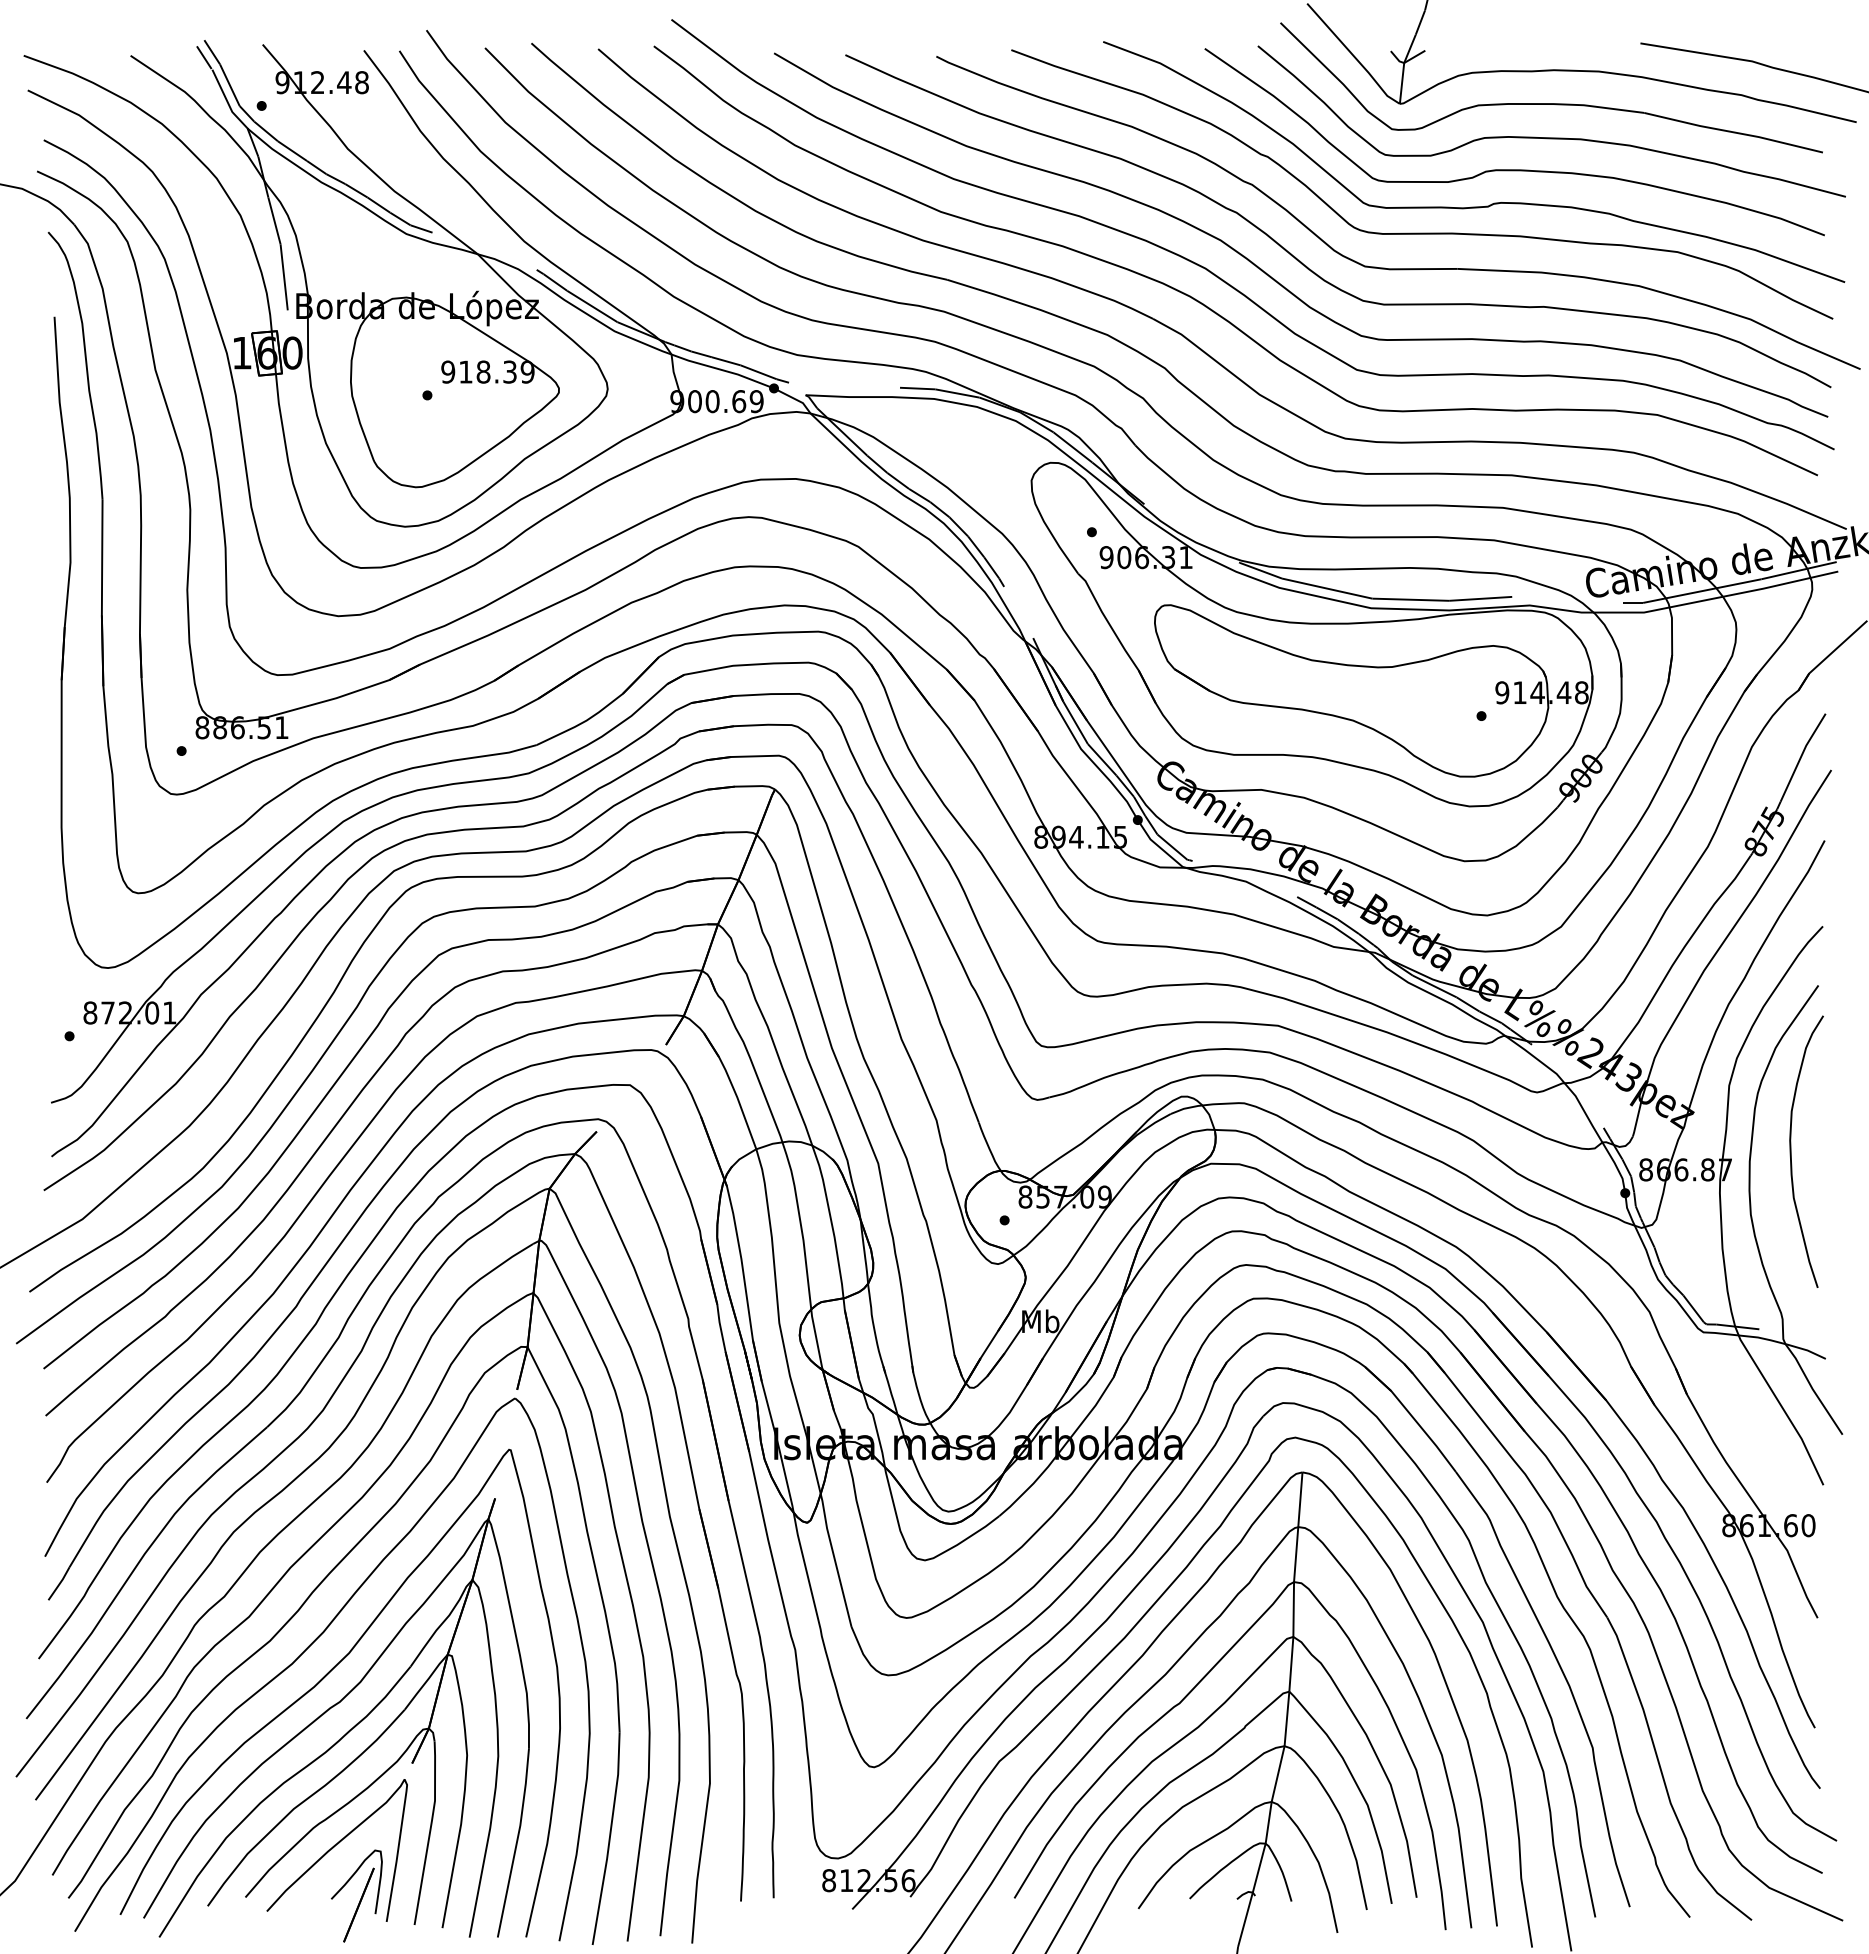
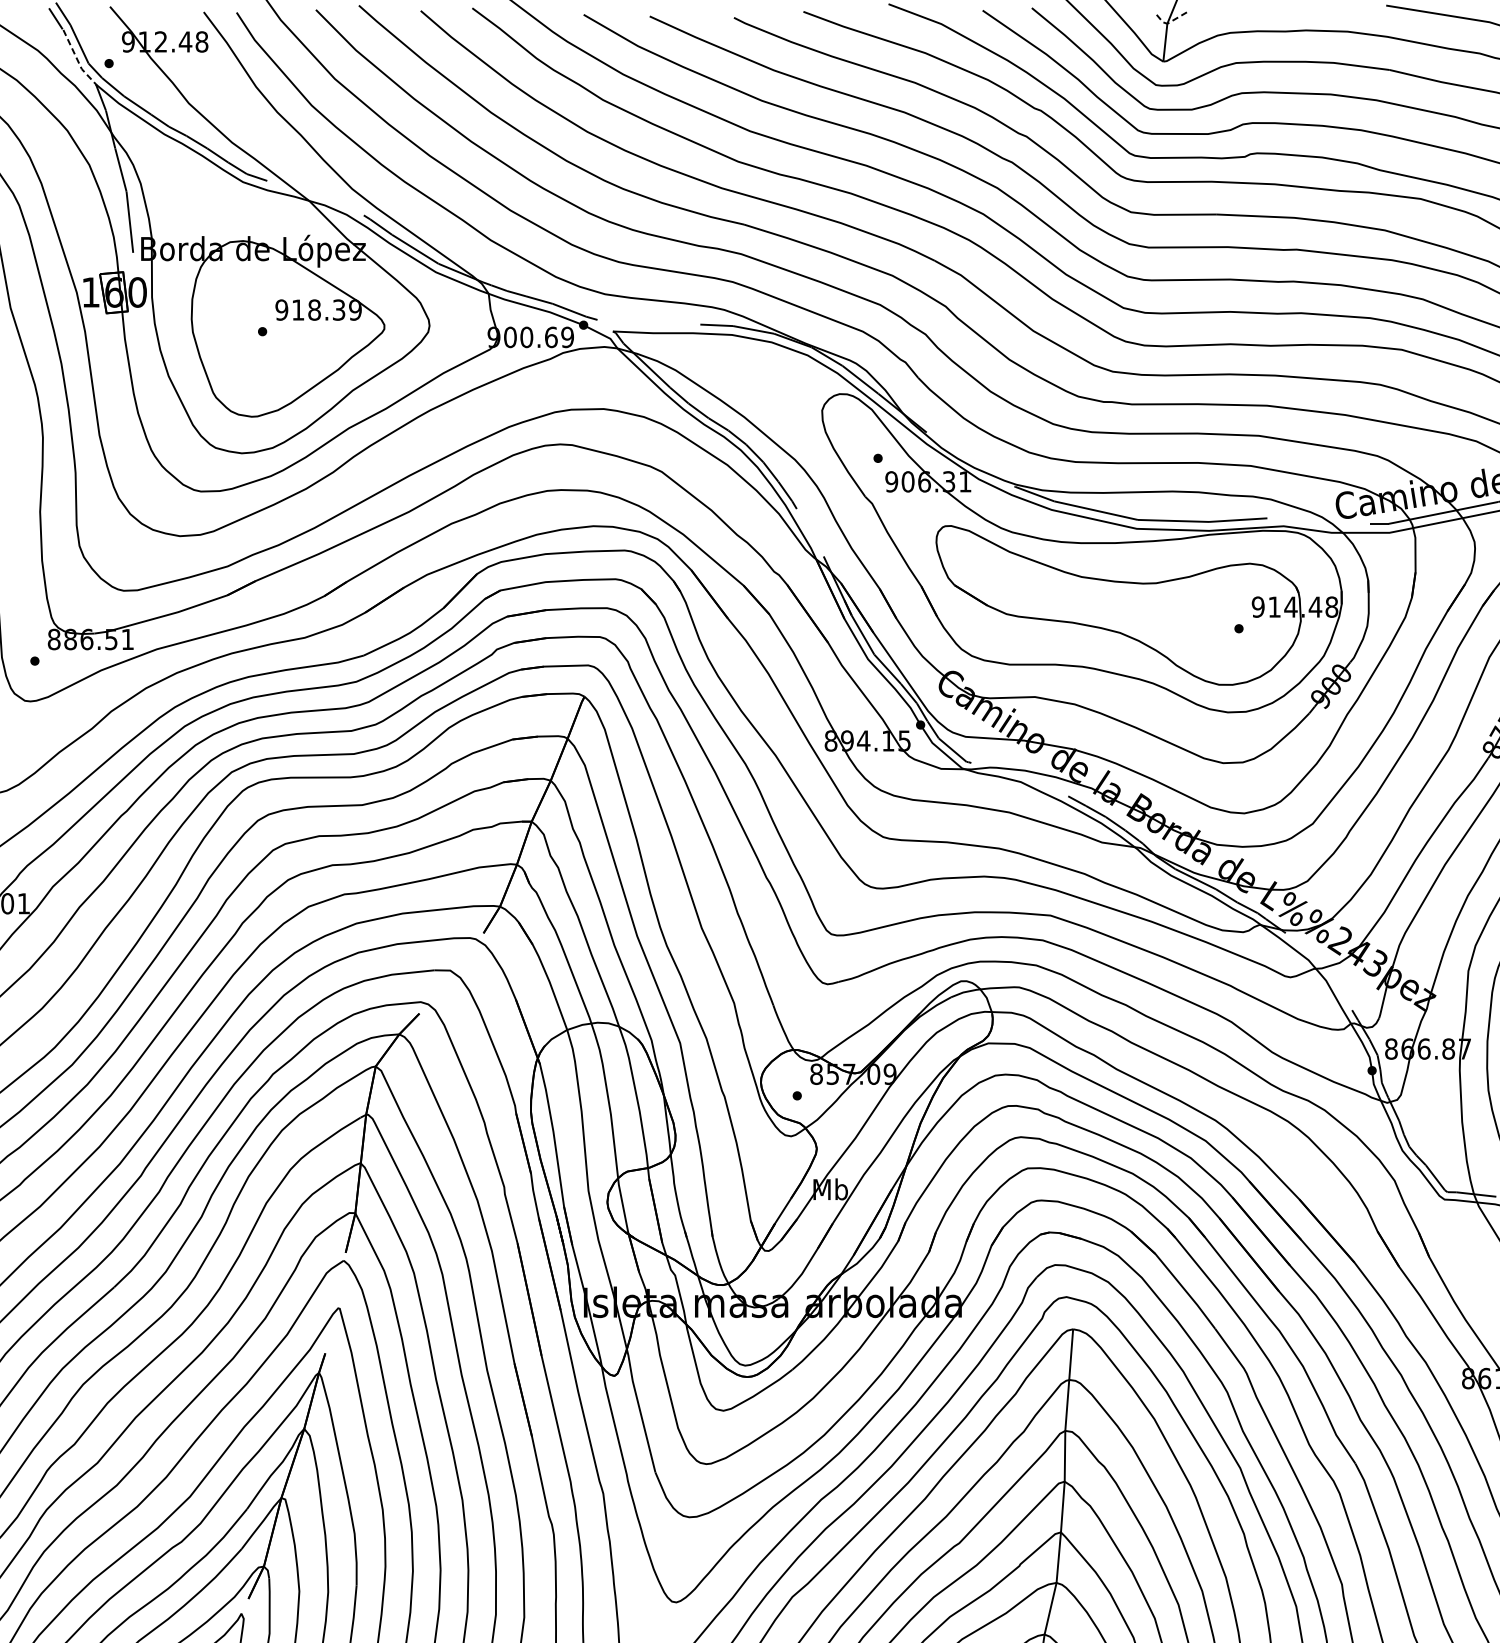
line: (1405, 62) -> (1168, 23), solid -> dashed
line: (227, 102) -> (77, 60), solid -> dashed

